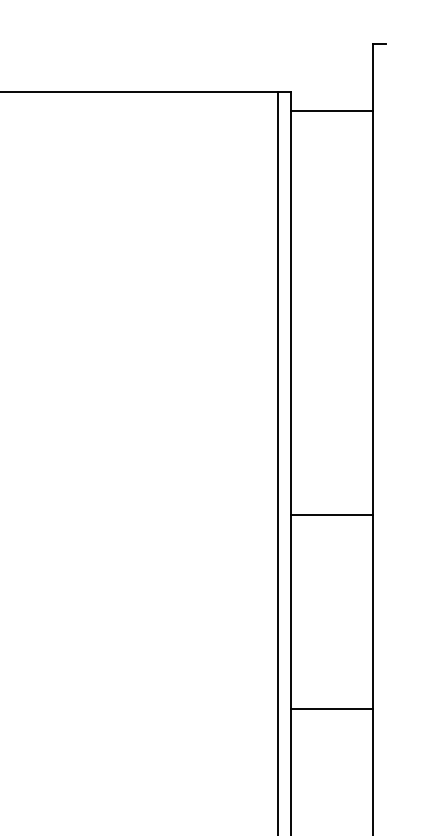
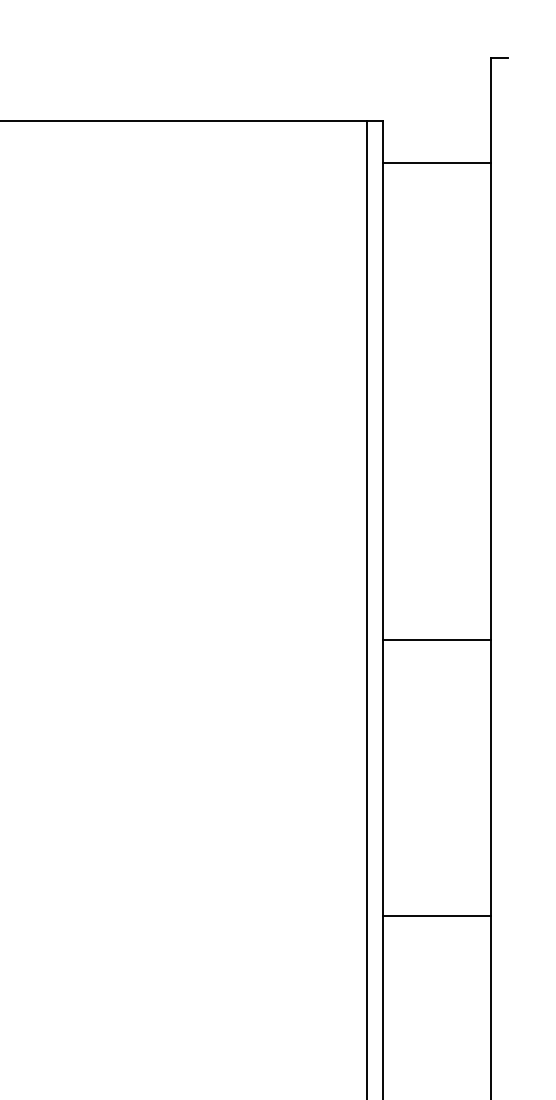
line: (332, 110) -> (437, 163), moved
line: (332, 515) -> (437, 640), moved
line: (332, 709) -> (437, 915), moved

